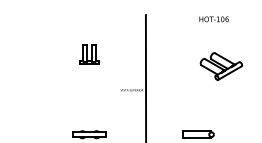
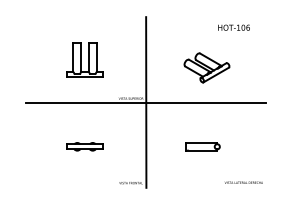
text: (213, 19) -> (233, 27), moved
part: (89, 54) -> (84, 59), size x1.67
part: (220, 66) -> (206, 67), moved
line: (145, 93) -> (145, 102), added

